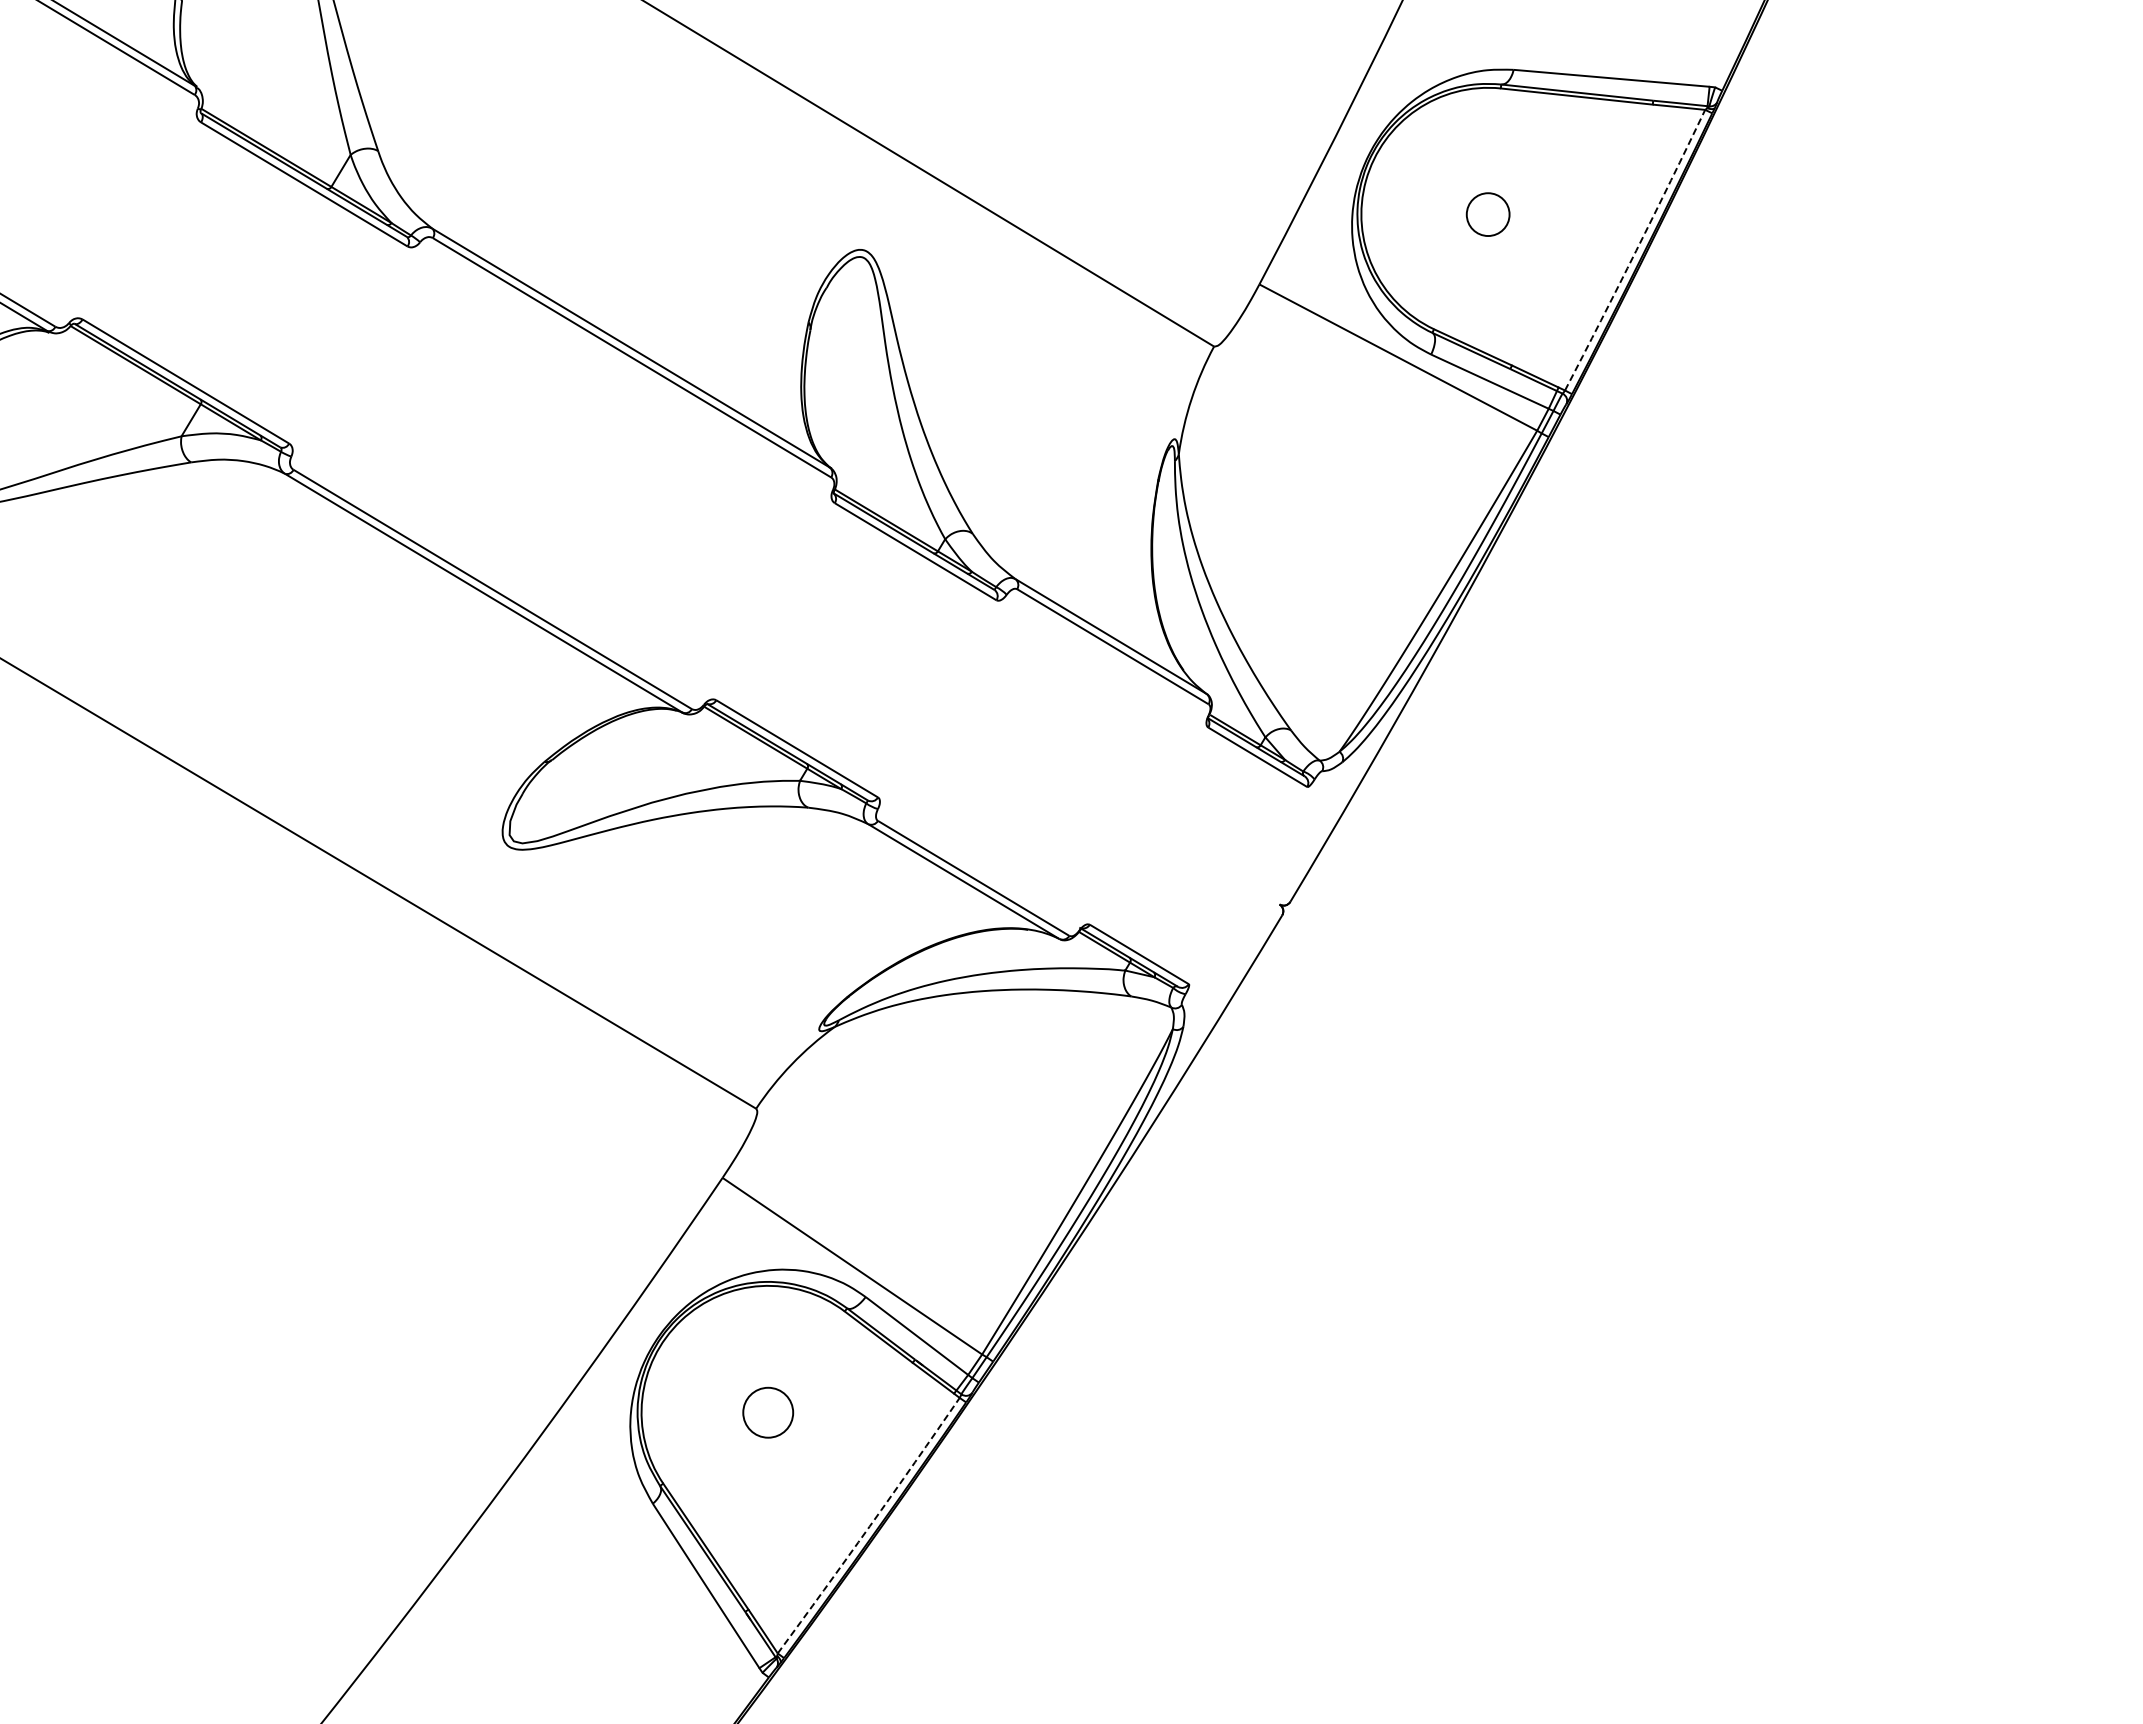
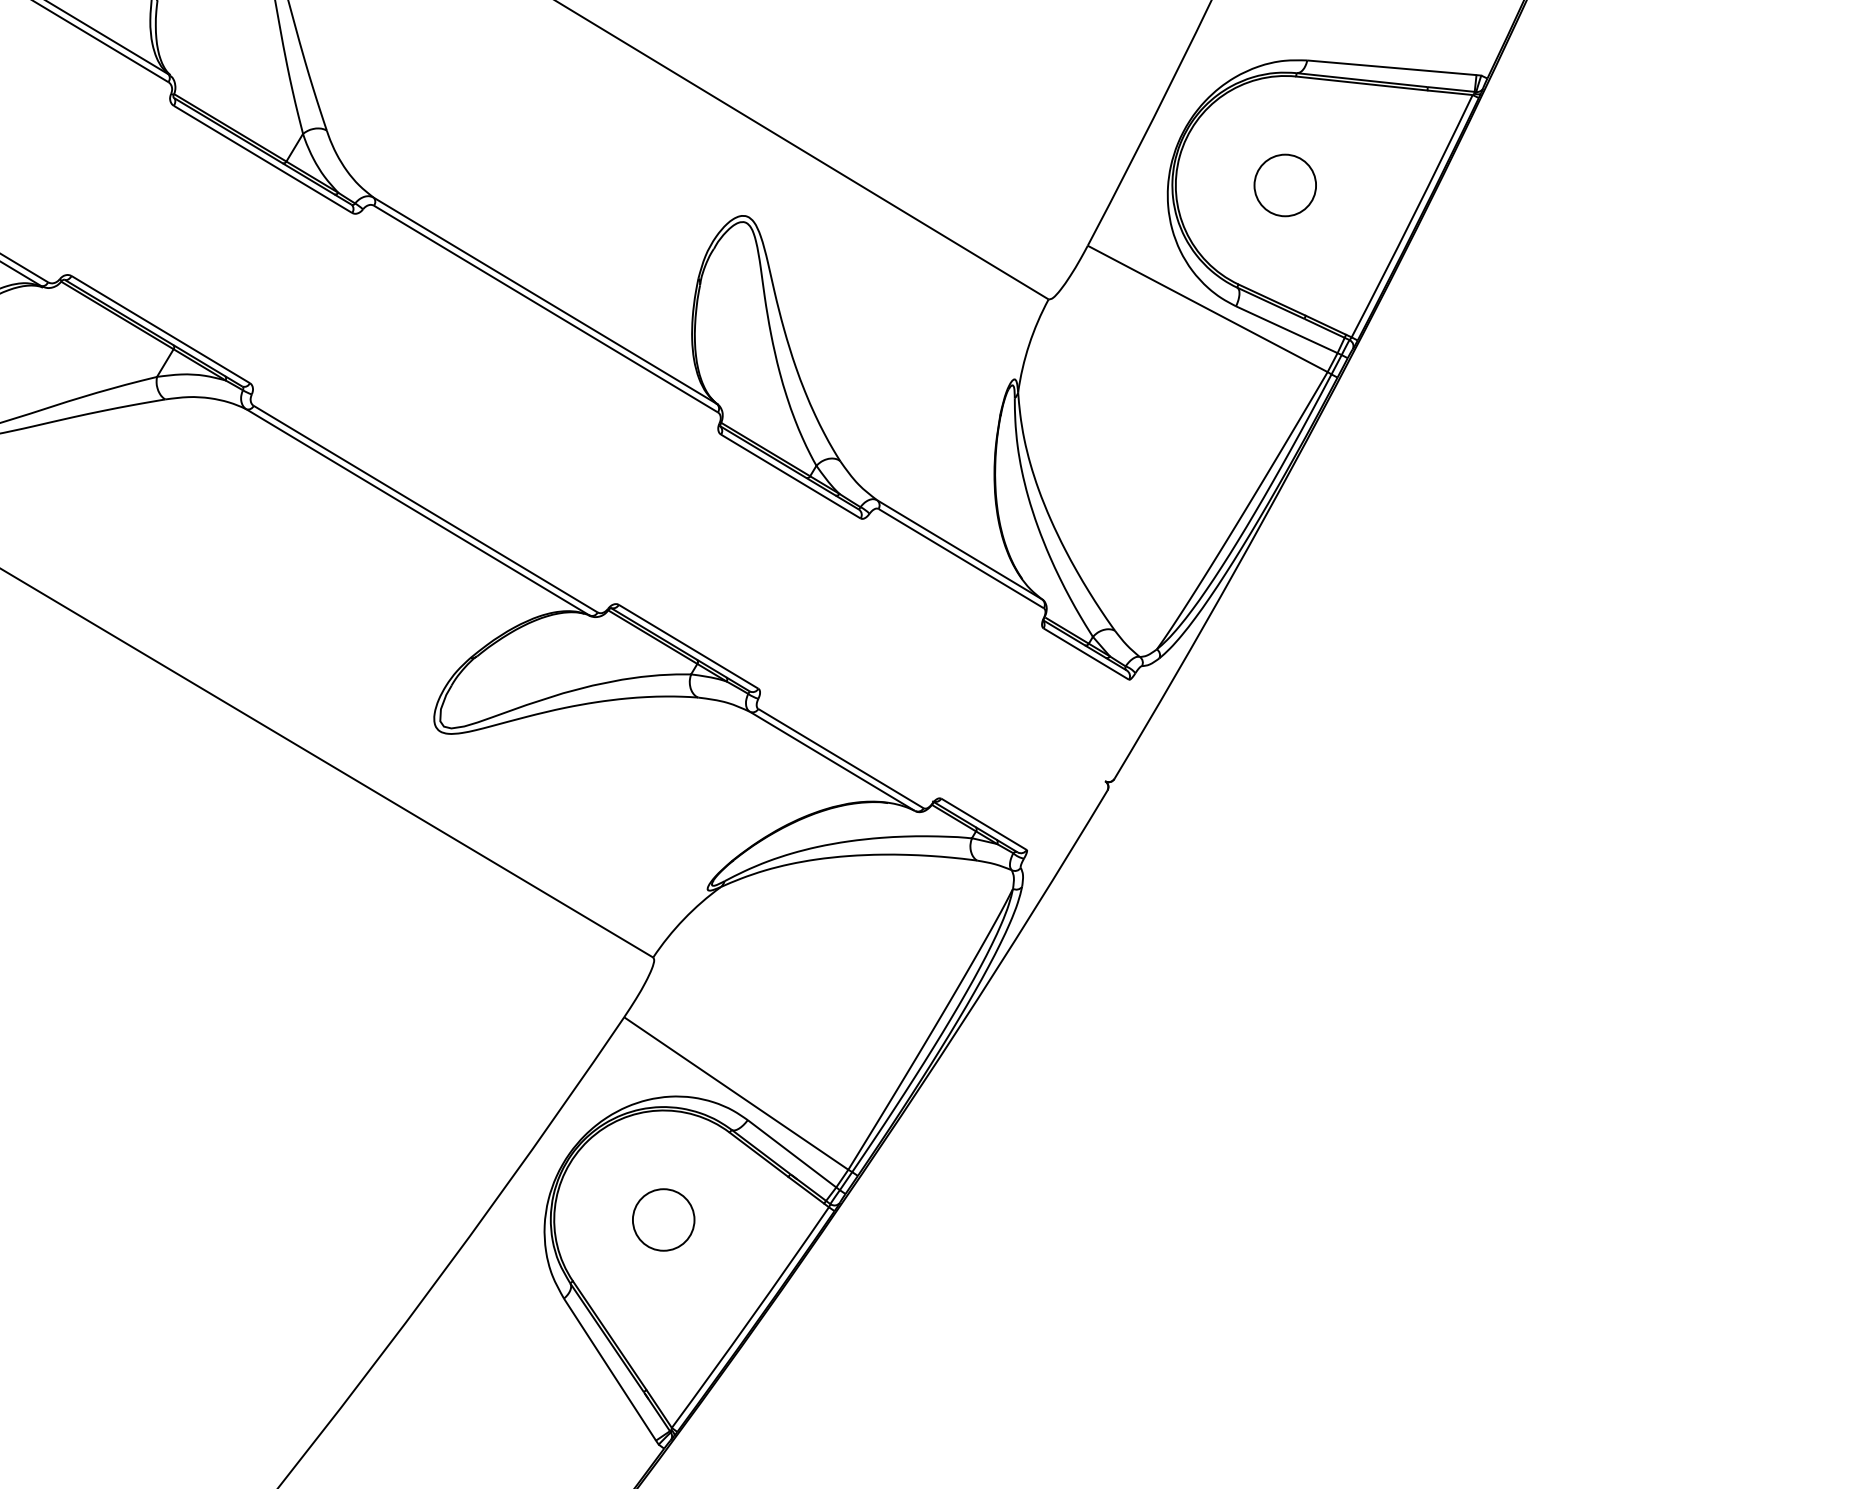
circle: (1487, 214) -> (1284, 185), size x1.67
arc: (1636, 250) -> (1413, 216), dashed -> solid
circle: (767, 1412) -> (662, 1219), size x1.43
arc: (869, 1526) -> (751, 1318), dashed -> solid

